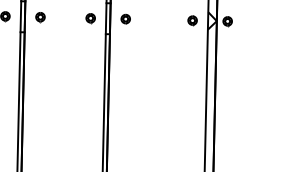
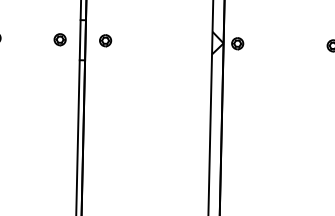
part: (192, 20) -> (192, 42), removed

